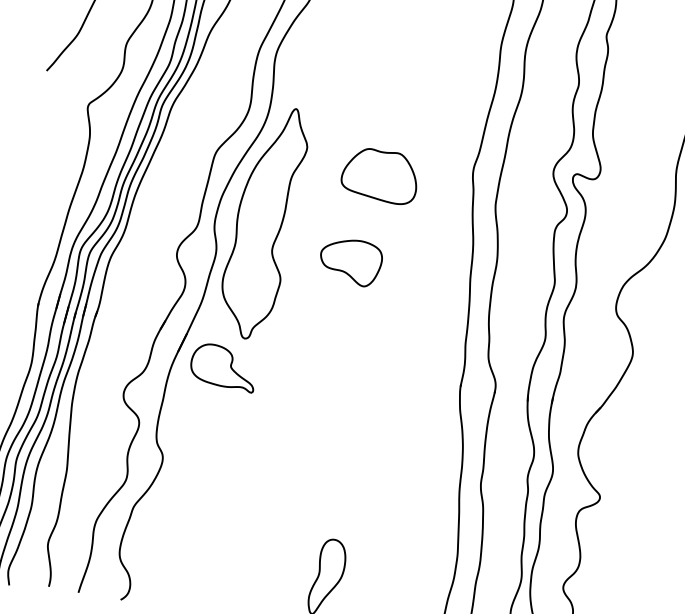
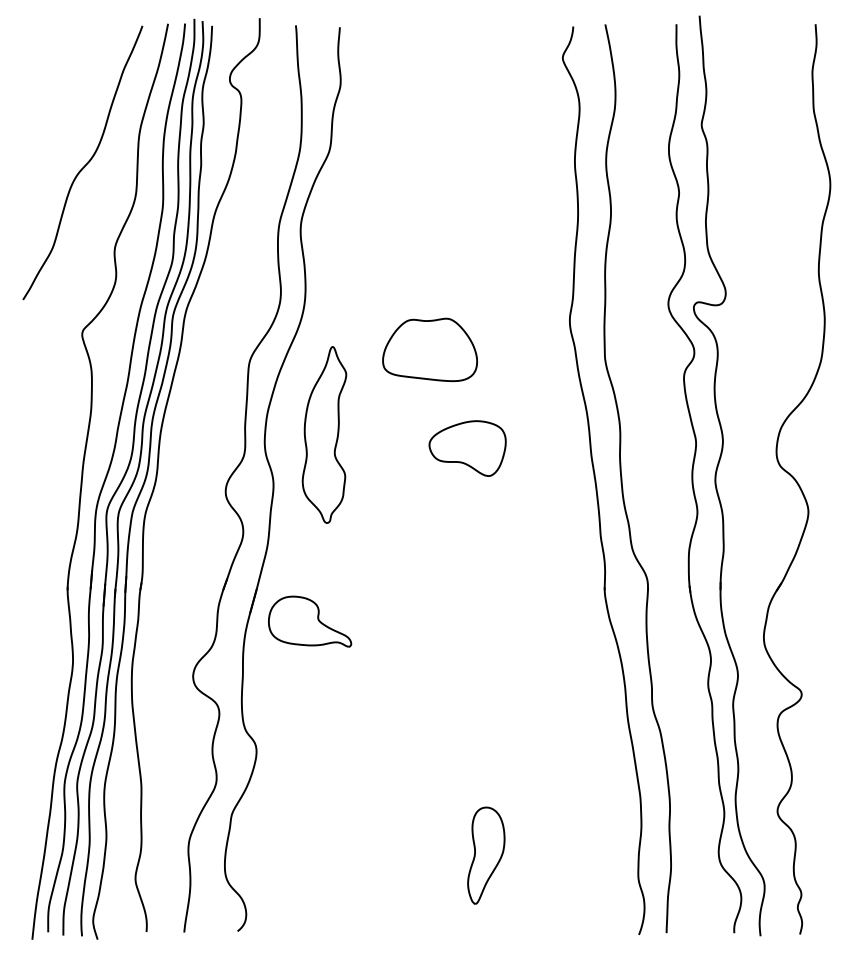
part: (380, 175) -> (430, 349), moved
part: (263, 222) -> (324, 434), size x0.6
part: (350, 261) -> (467, 448), moved

